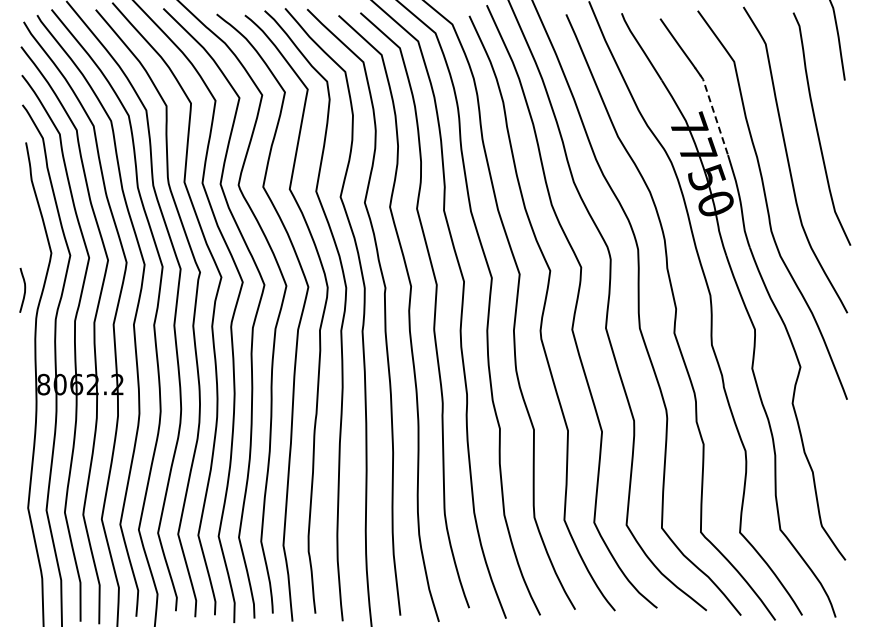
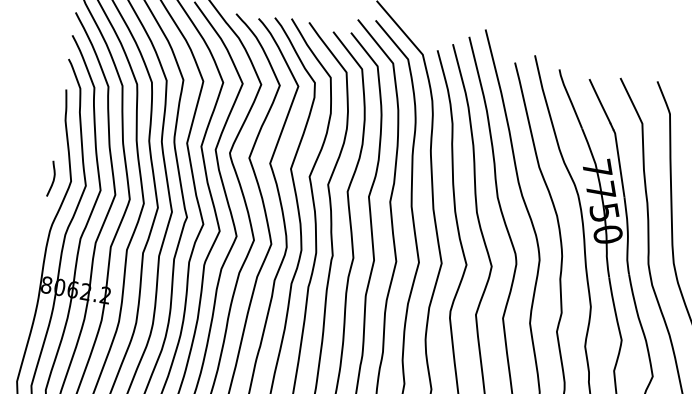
line: (714, 115) -> (619, 163), dashed -> solid
curve: (24, 289) -> (53, 178), moved

